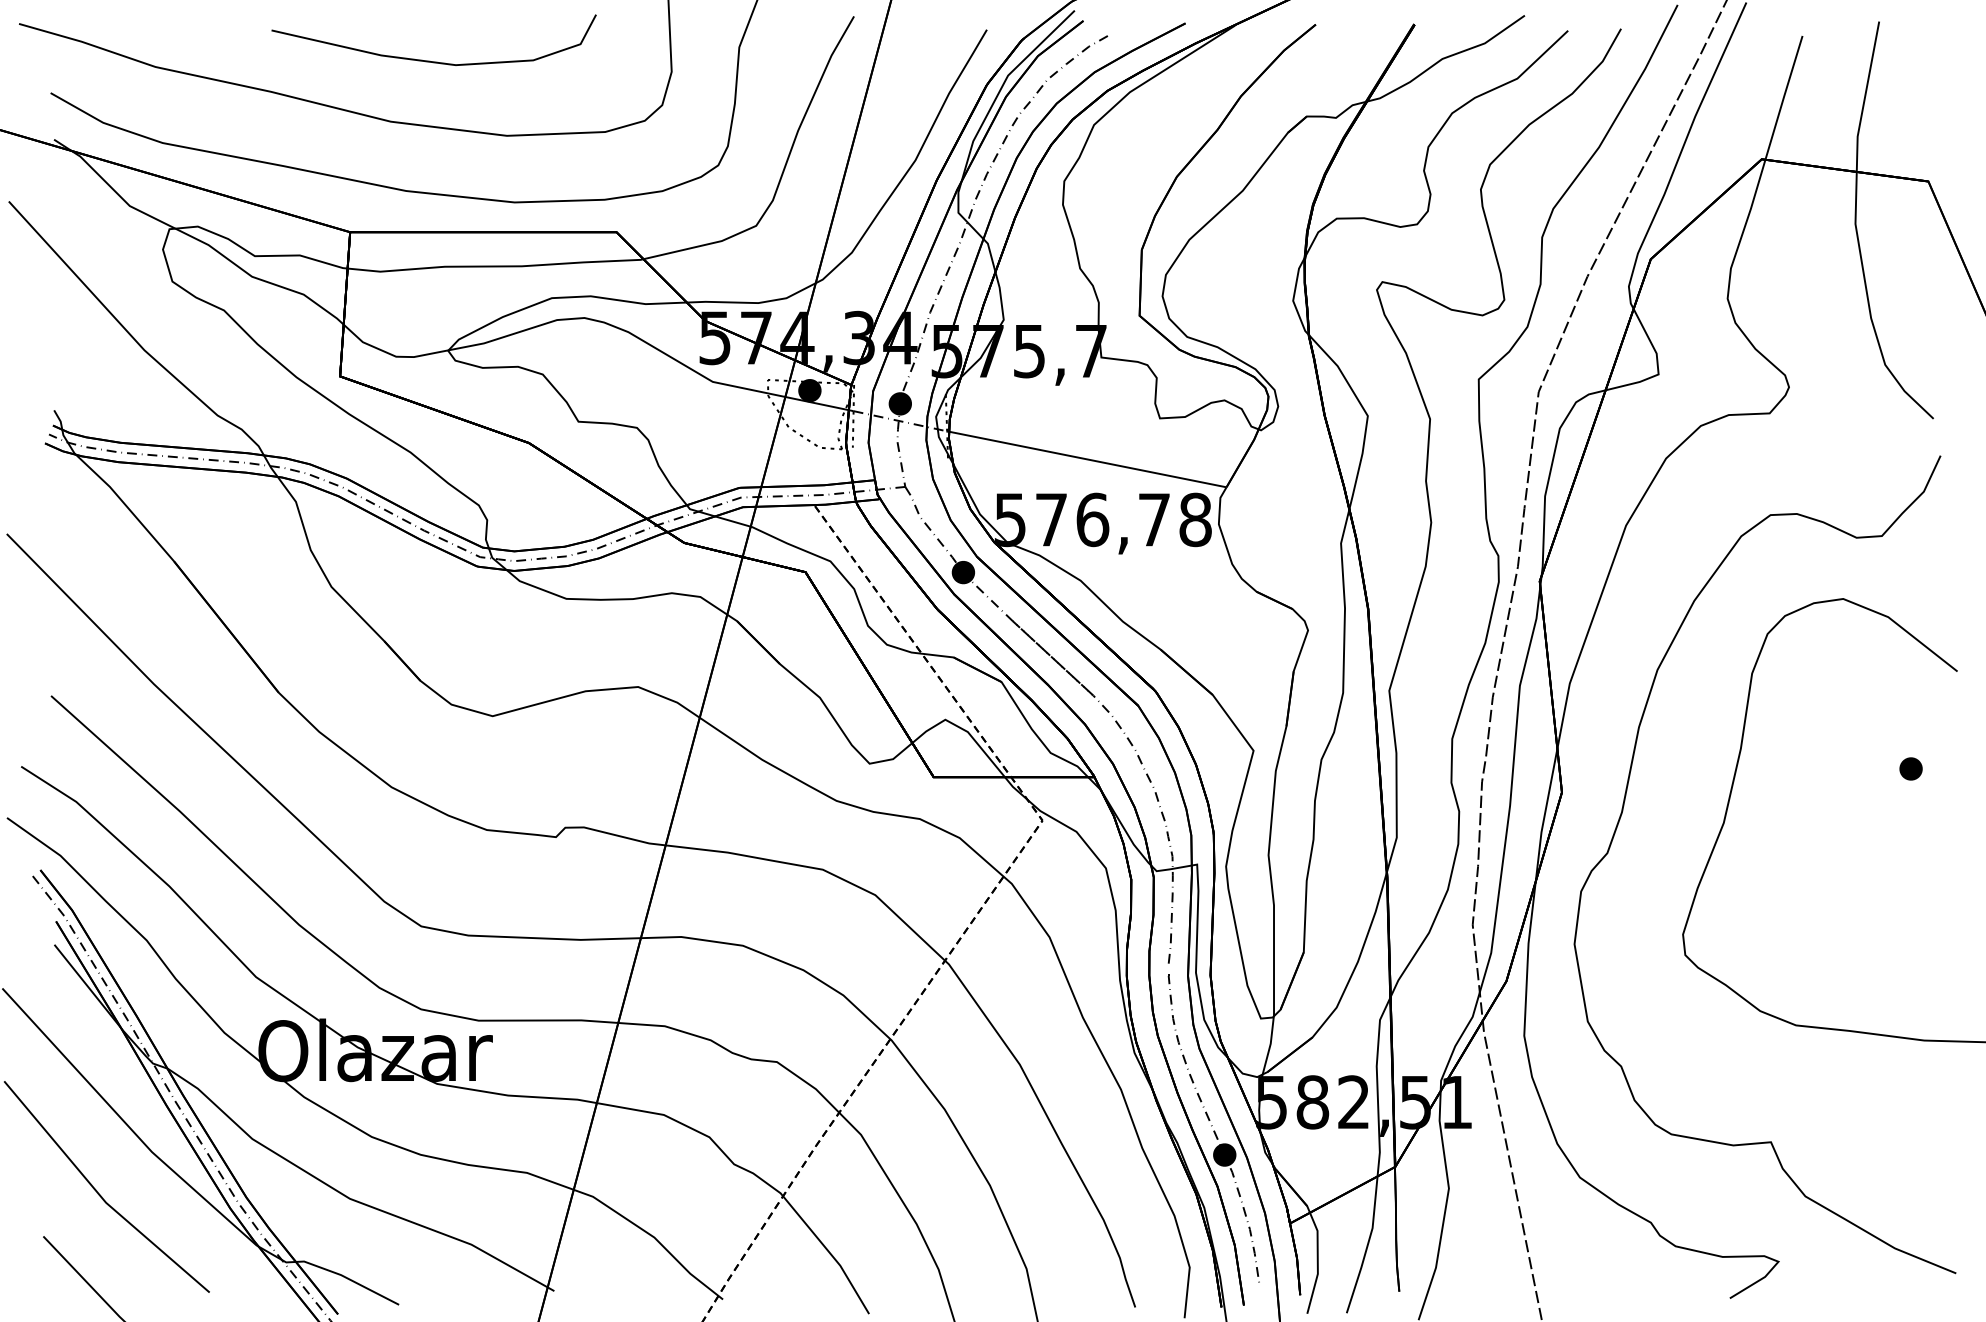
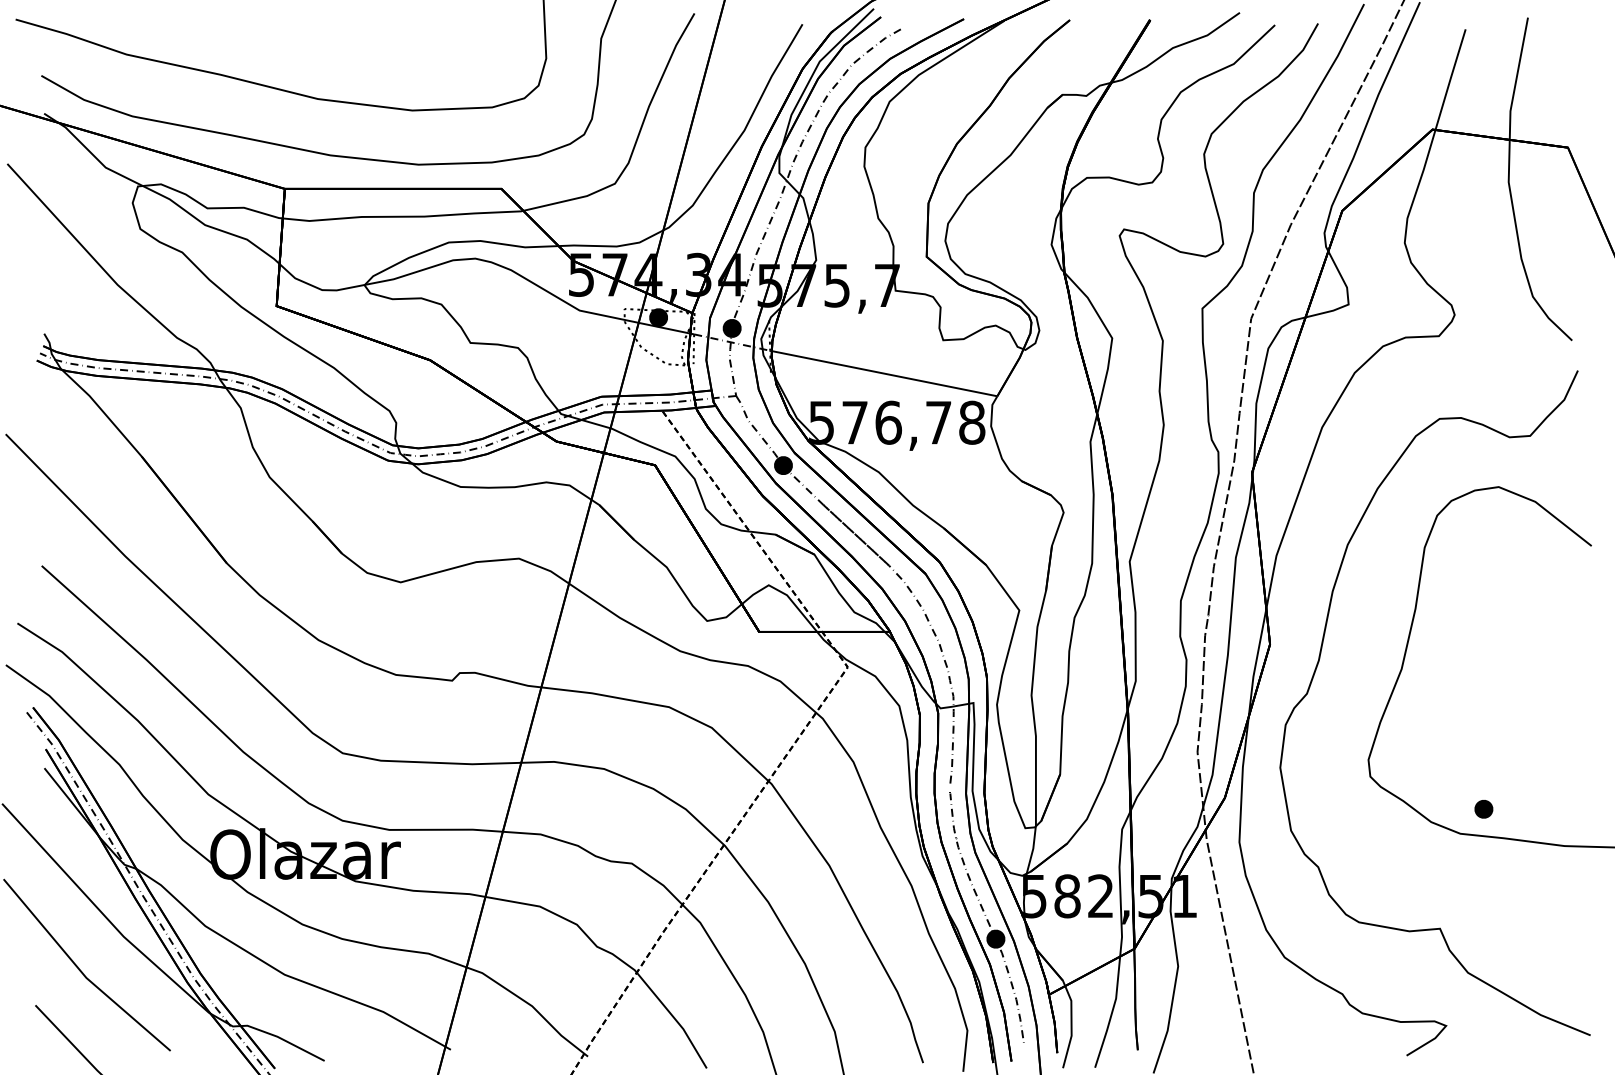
curve: (433, 60) -> (352, 49), removed
part: (1910, 769) -> (1483, 809), moved

